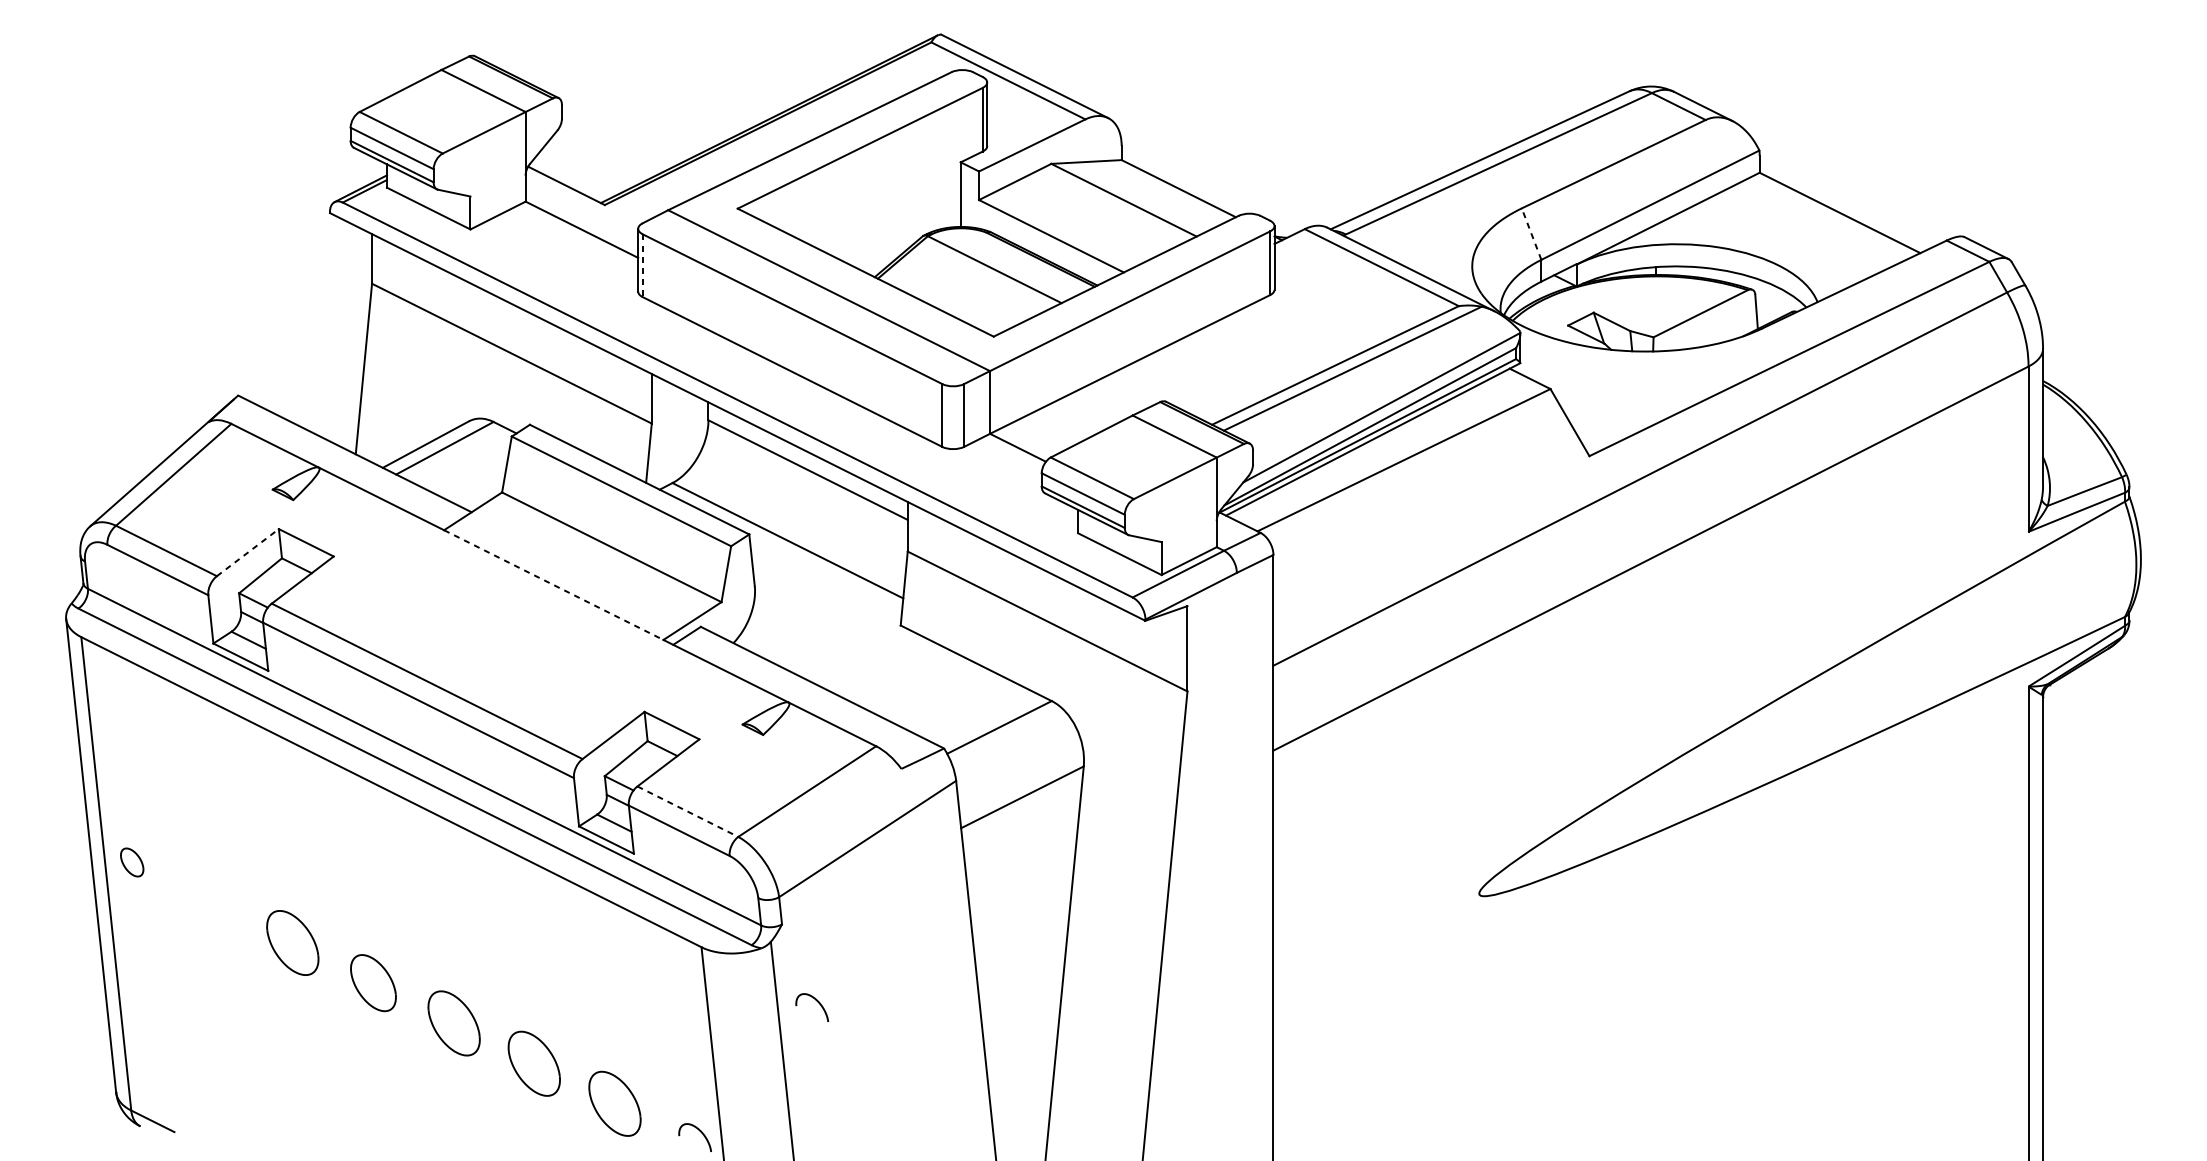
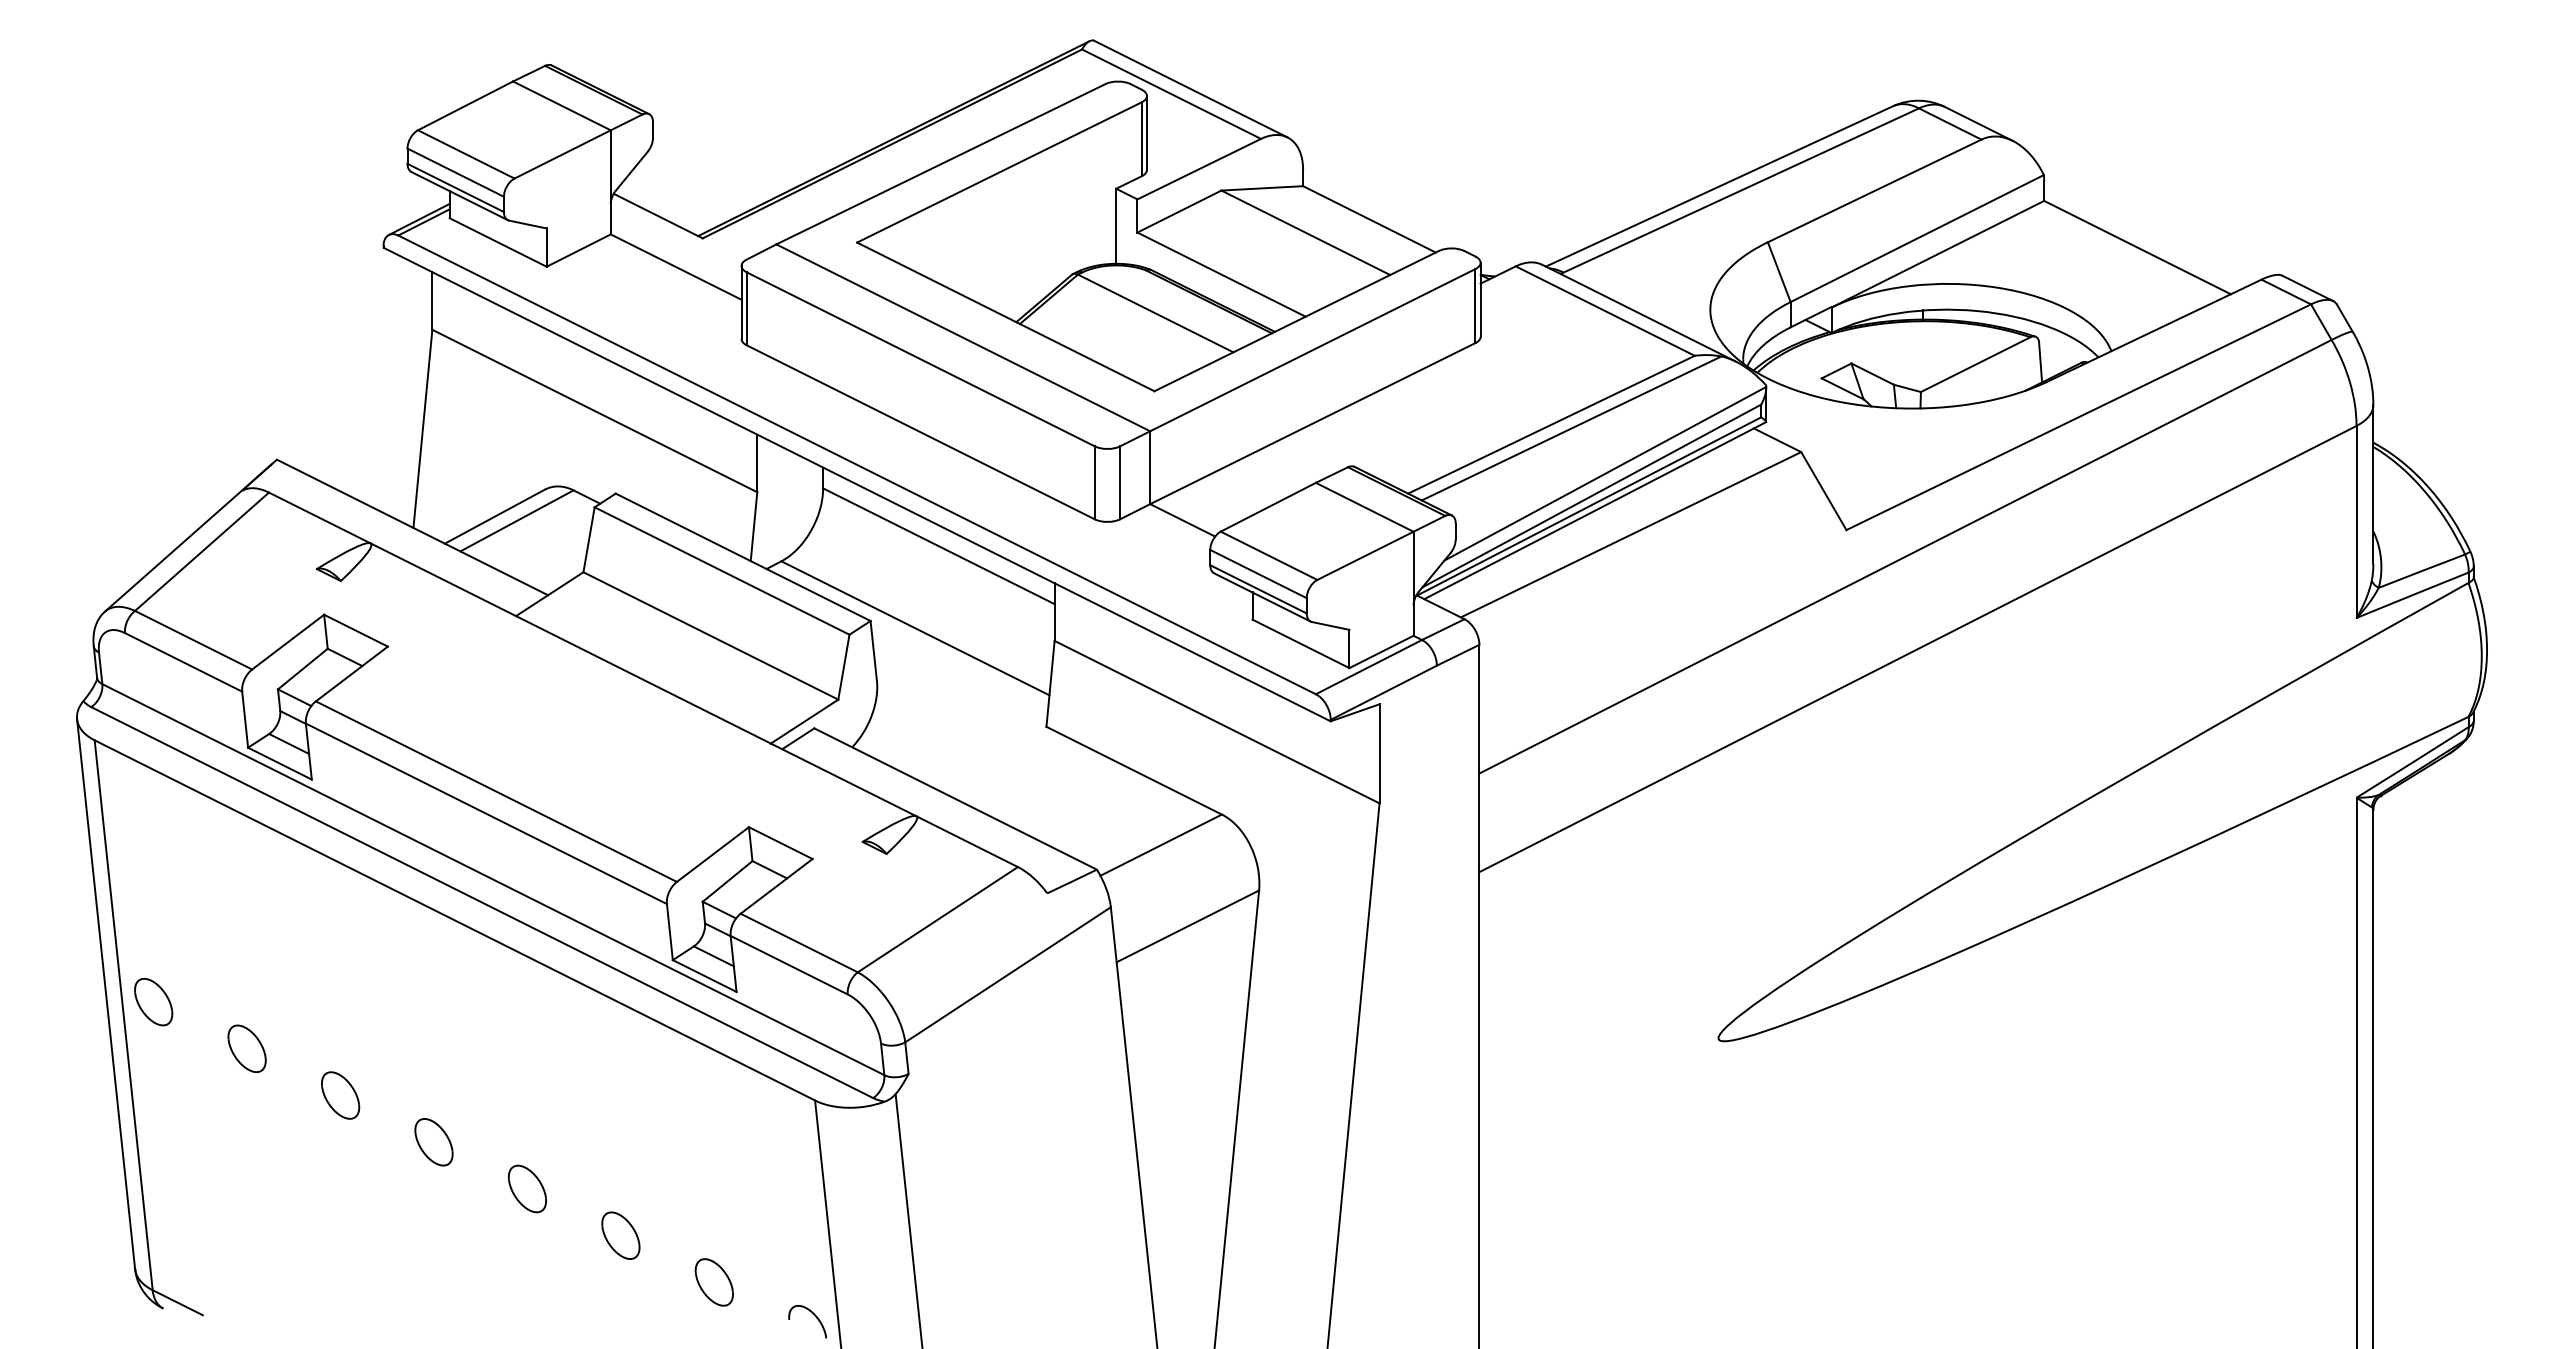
line: (1531, 234) -> (1779, 272), dashed -> solid
line: (642, 266) -> (746, 309), dashed -> solid
line: (248, 552) -> (288, 641), dashed -> solid
line: (553, 585) -> (643, 680), dashed -> solid
line: (688, 812) -> (799, 943), dashed -> solid
part: (131, 862) -> (153, 1001), size x1.43
part: (212, 902) -> (246, 1048), added
part: (292, 942) -> (340, 1095), size x0.62
part: (373, 983) -> (433, 1142), size x0.71
curve: (816, 1001) -> (948, 1163), removed
part: (453, 1023) -> (526, 1188), size x0.62
part: (534, 1063) -> (620, 1235), size x0.62
part: (614, 1103) -> (713, 1282), size x0.62

